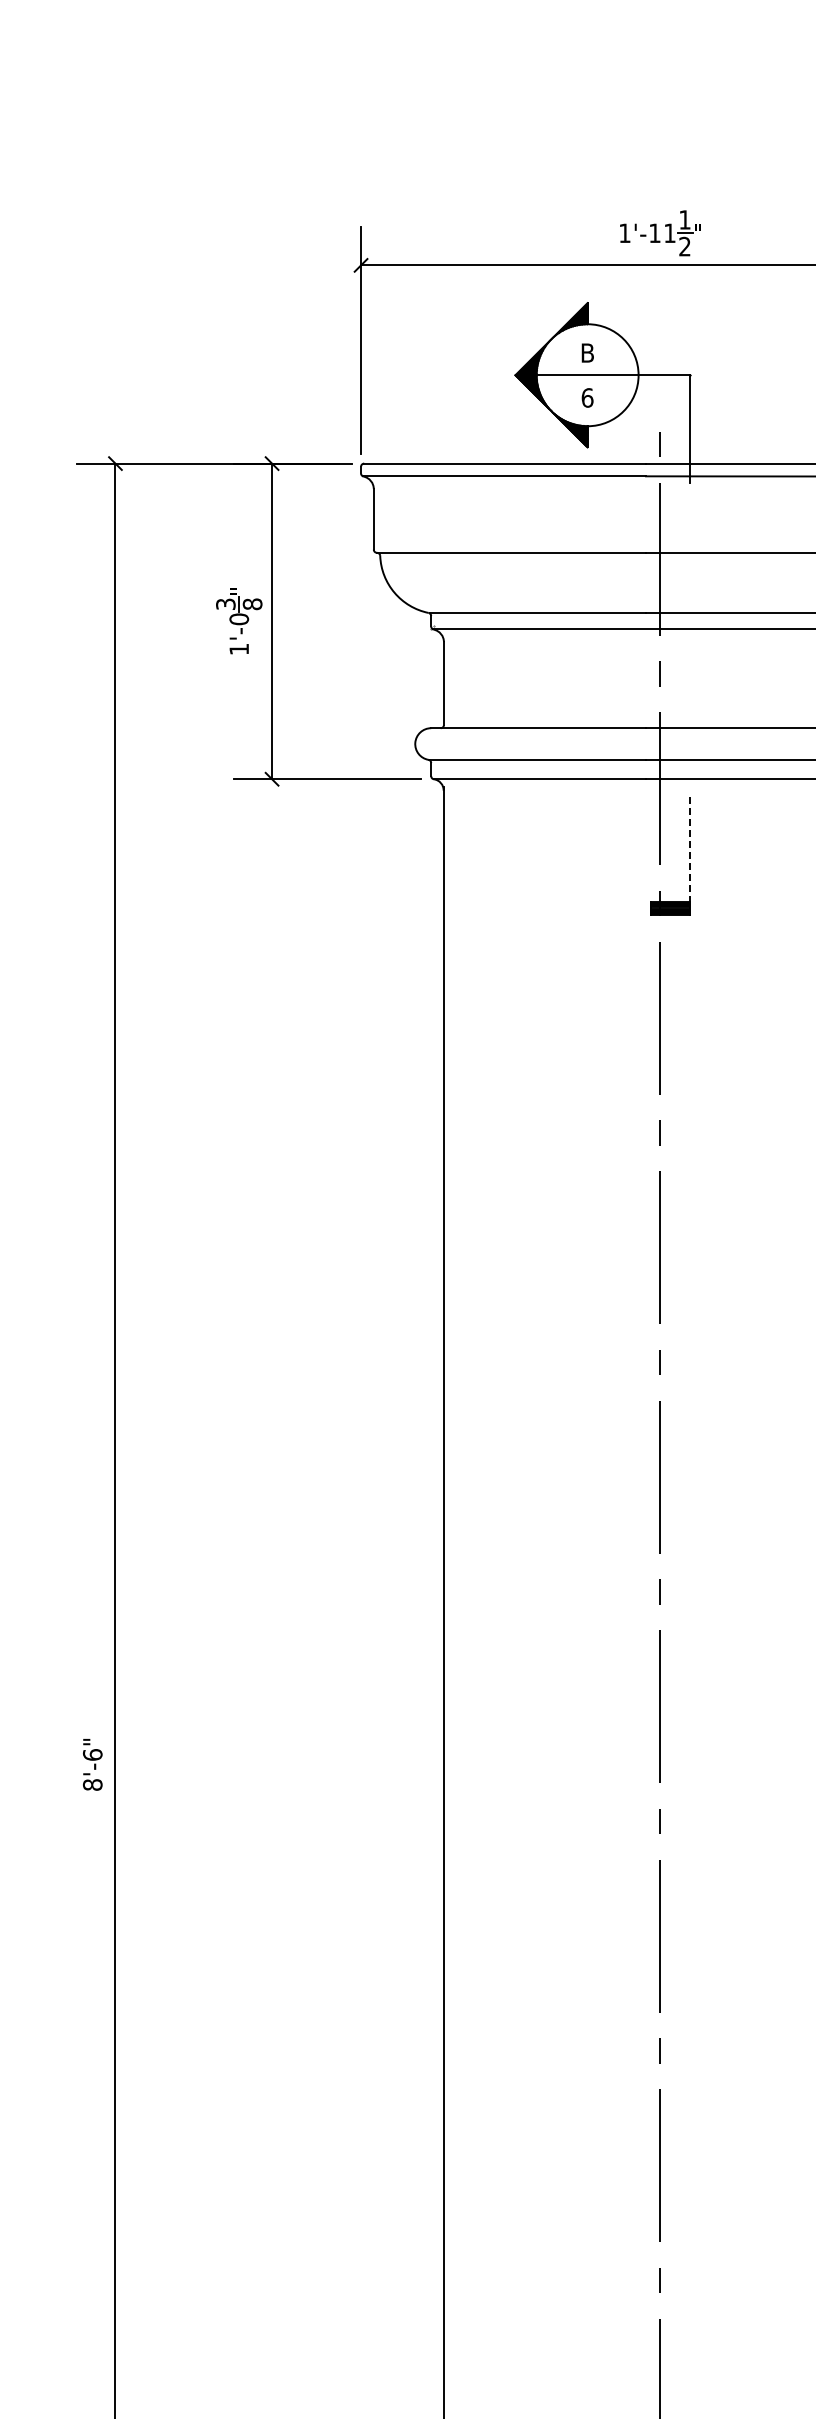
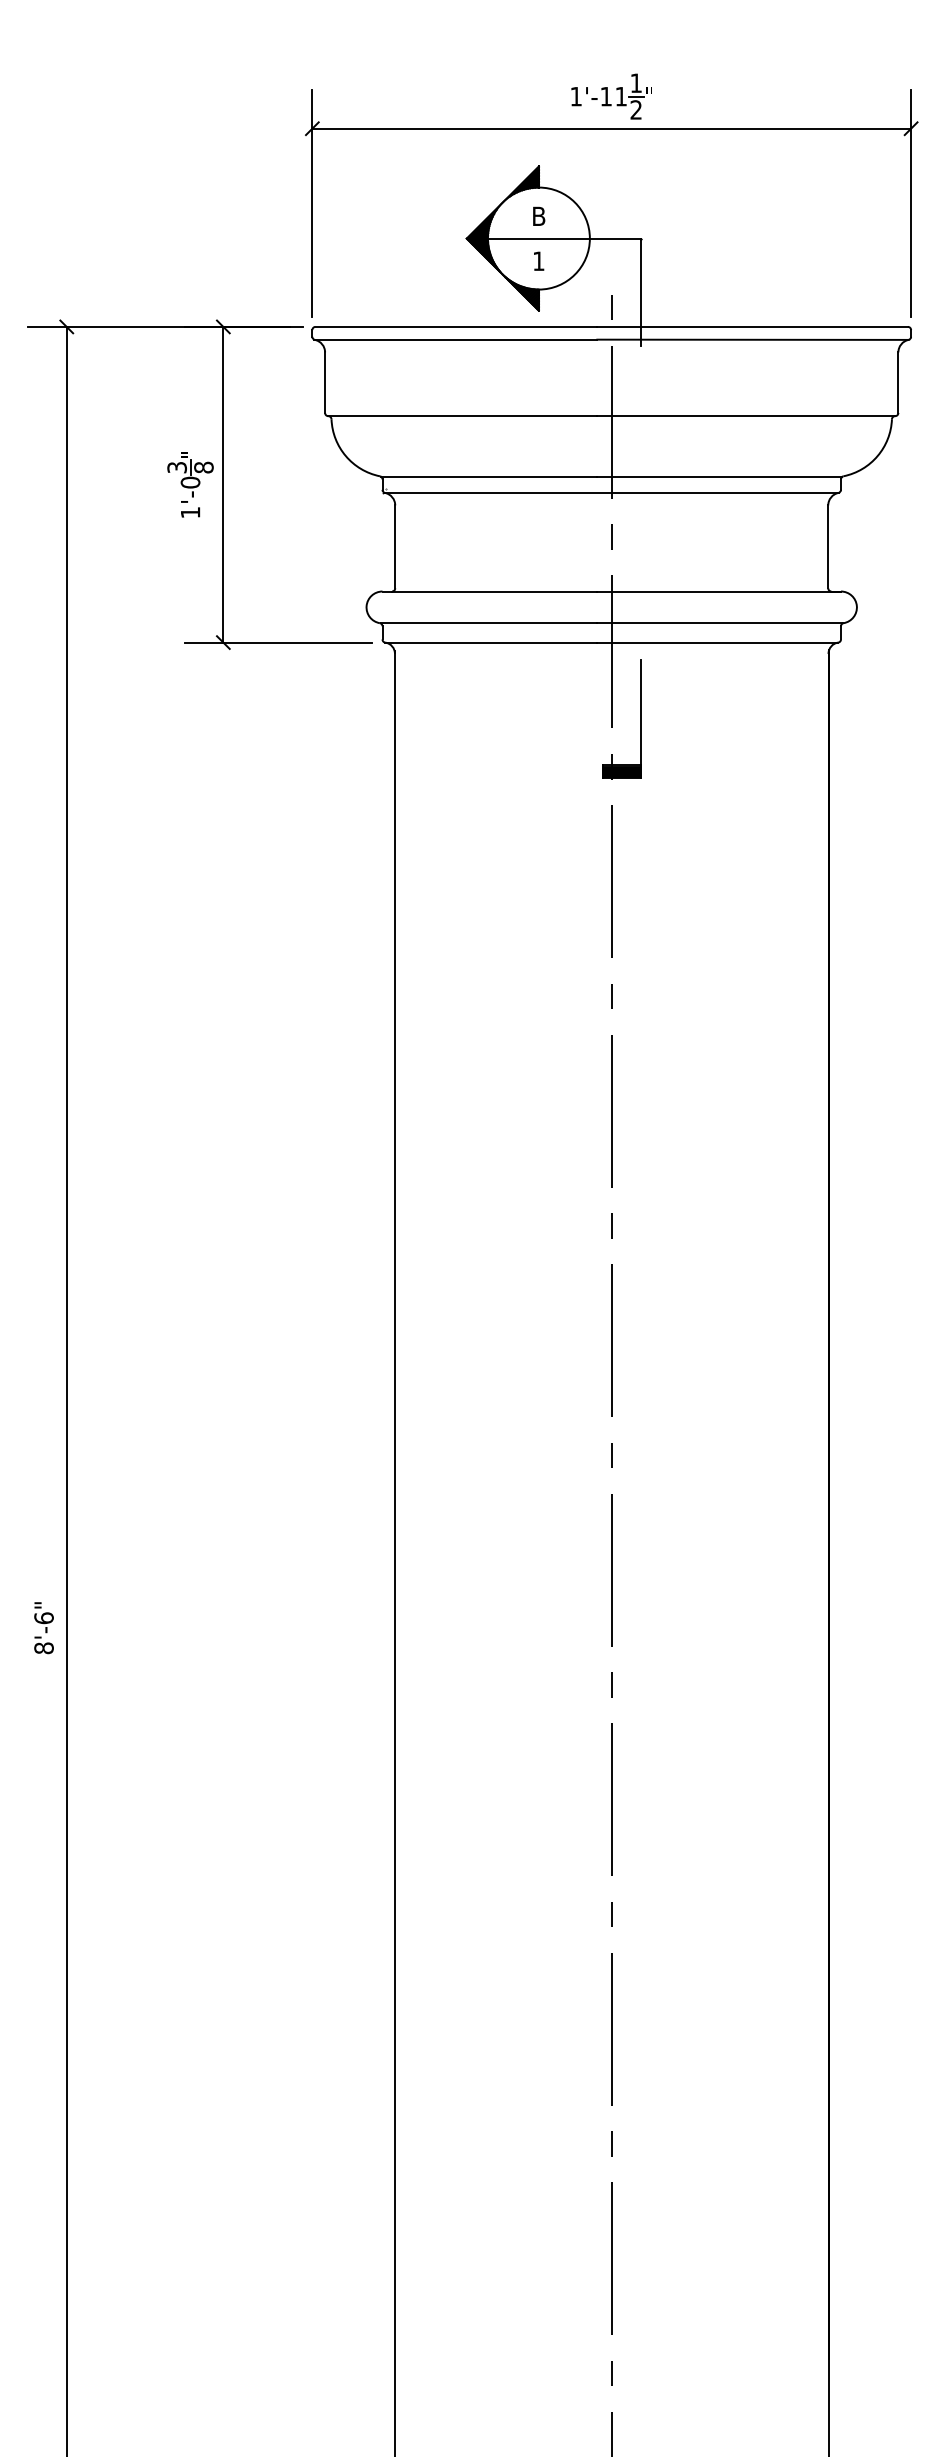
text: (587, 398) -> (538, 261), 6 -> 1
line: (689, 849) -> (640, 712), dashed -> solid

